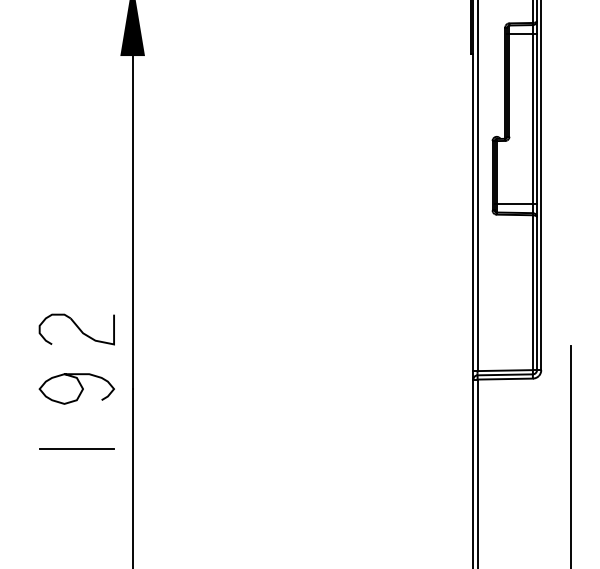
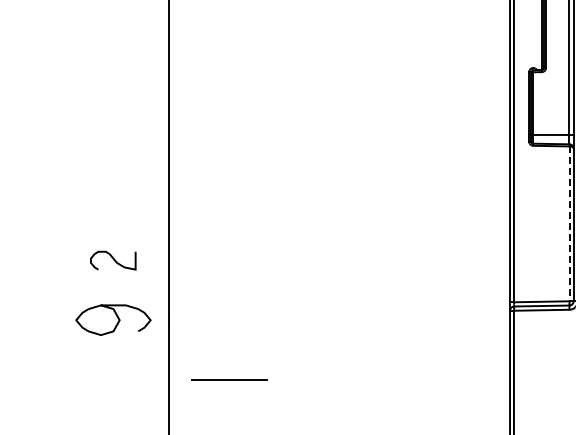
line: (532, 293) -> (569, 224), solid -> dashed
part: (76, 329) -> (113, 260), size x0.6
line: (76, 448) -> (229, 379), moved

